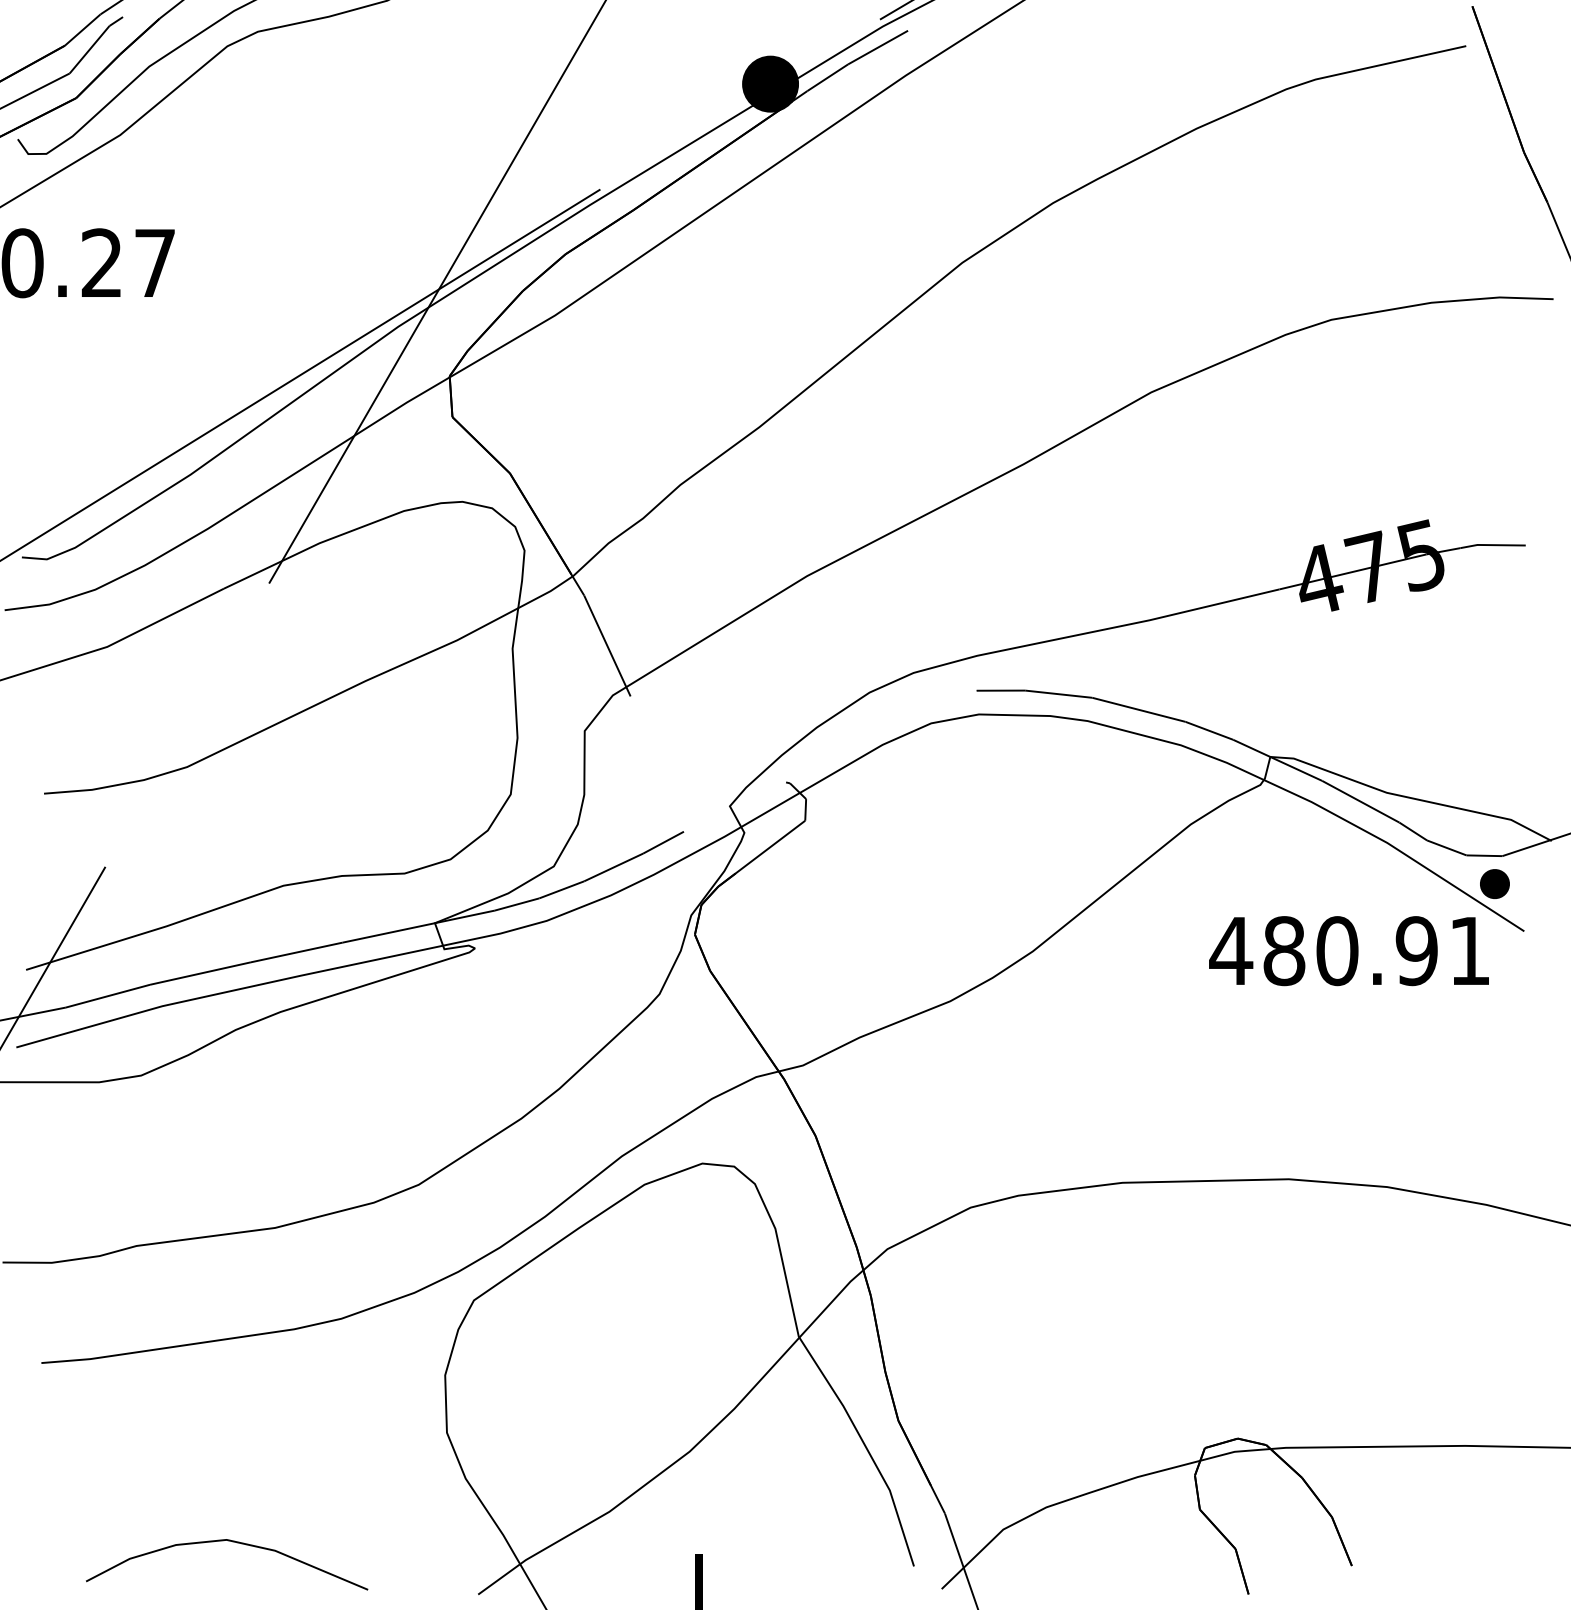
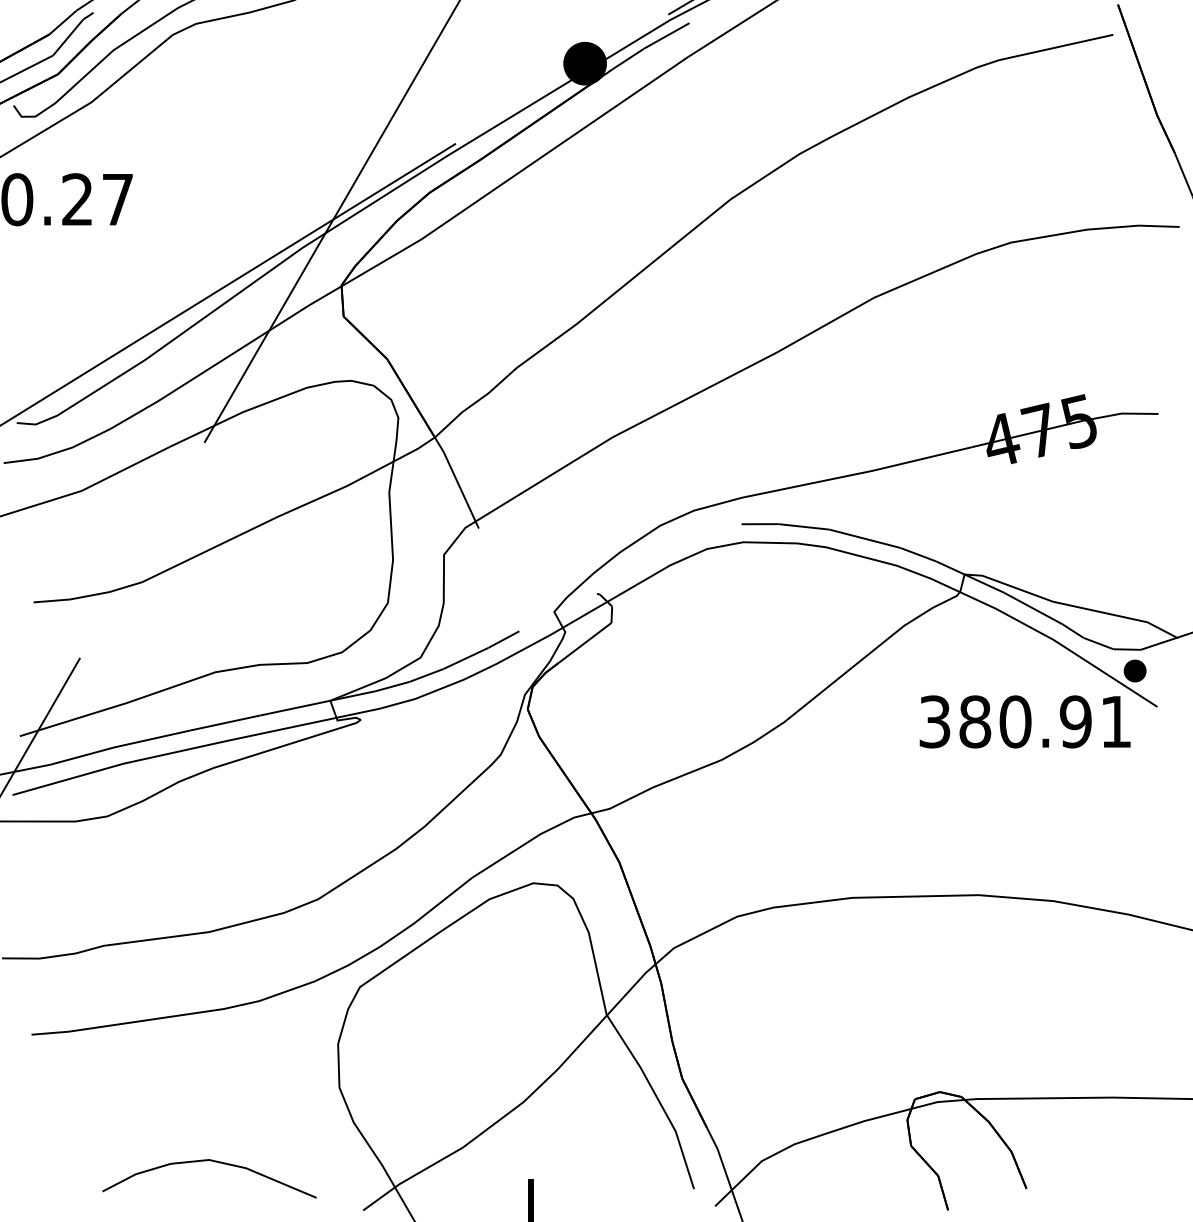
text: (1230, 950) -> (934, 721), 480.91 -> 380.91
curve: (233, 1543) -> (214, 1162), moved

